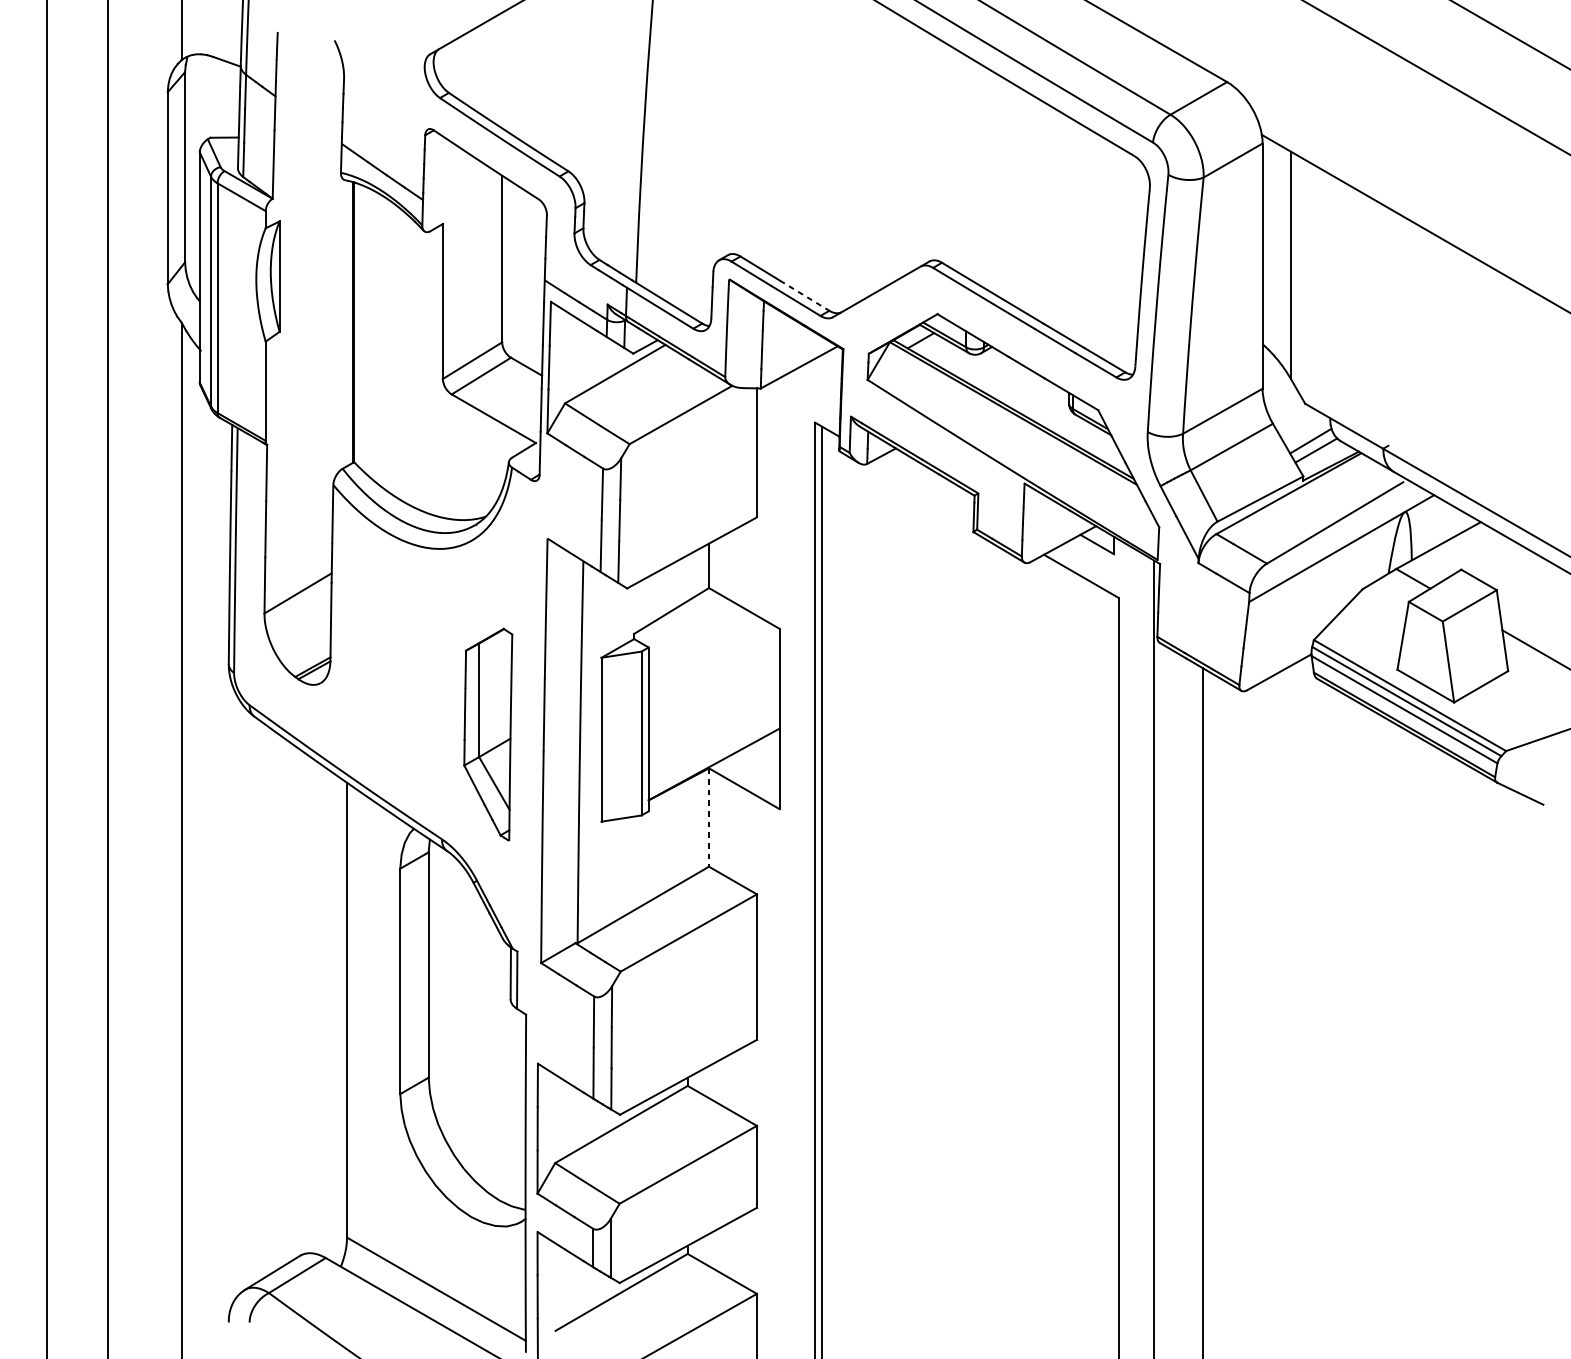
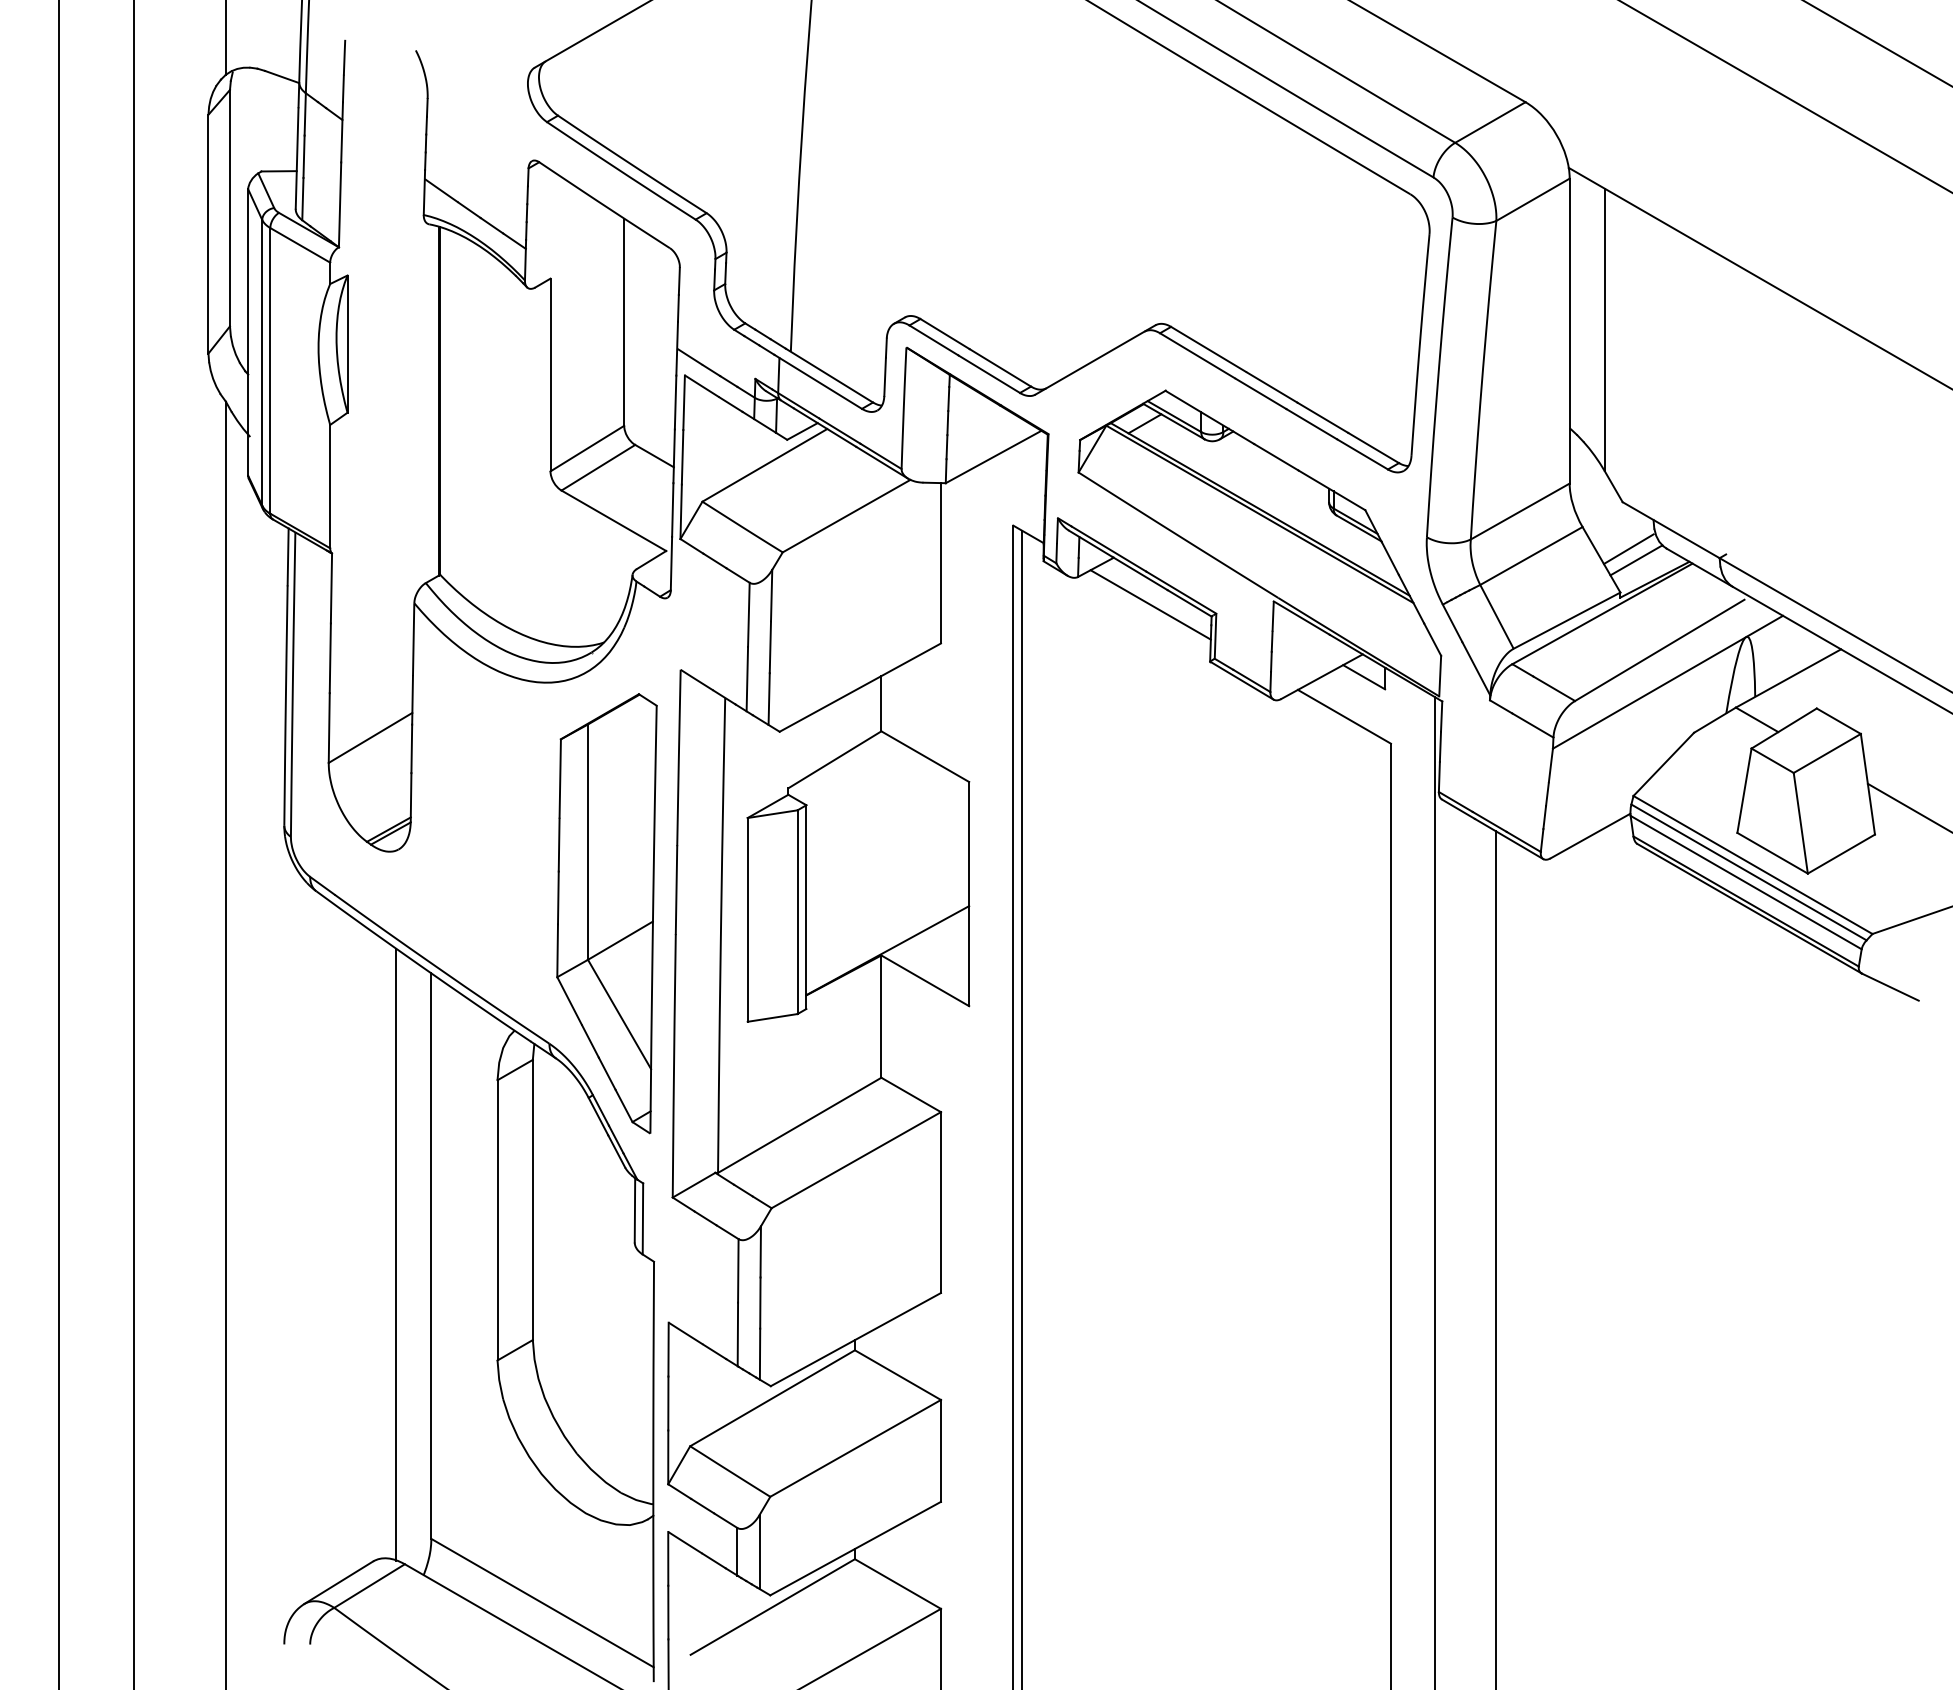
line: (804, 295) -> (1000, 367), dashed -> solid
line: (925, 486) -> (1150, 604), added
part: (487, 734) -> (606, 913), size x1.67
line: (709, 818) -> (881, 1017), dashed -> solid
line: (319, 1008) -> (396, 1254), added

